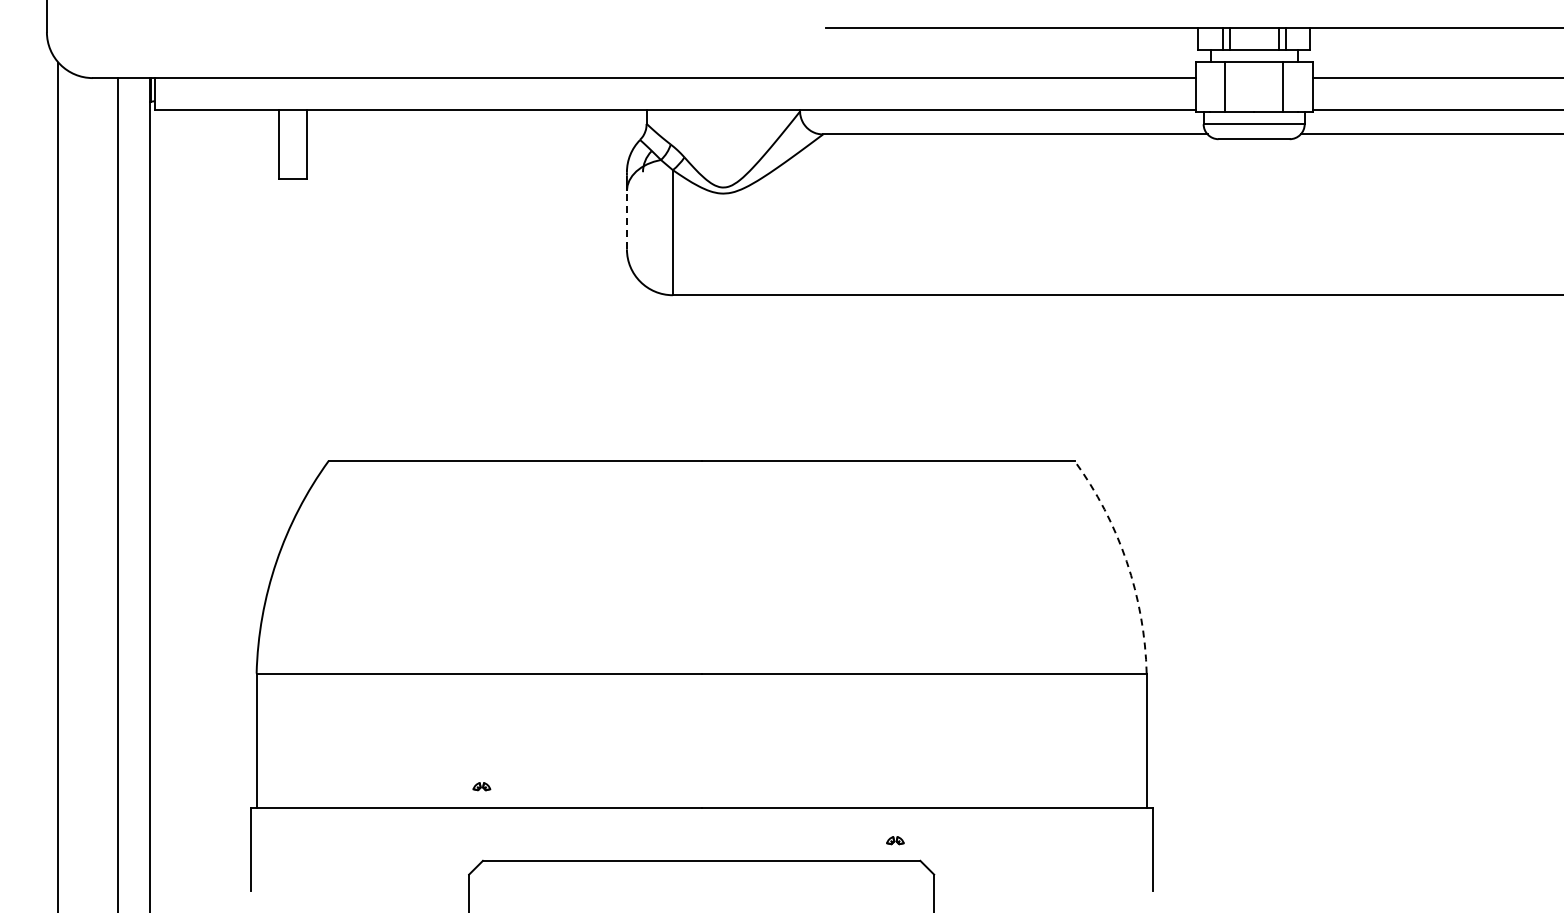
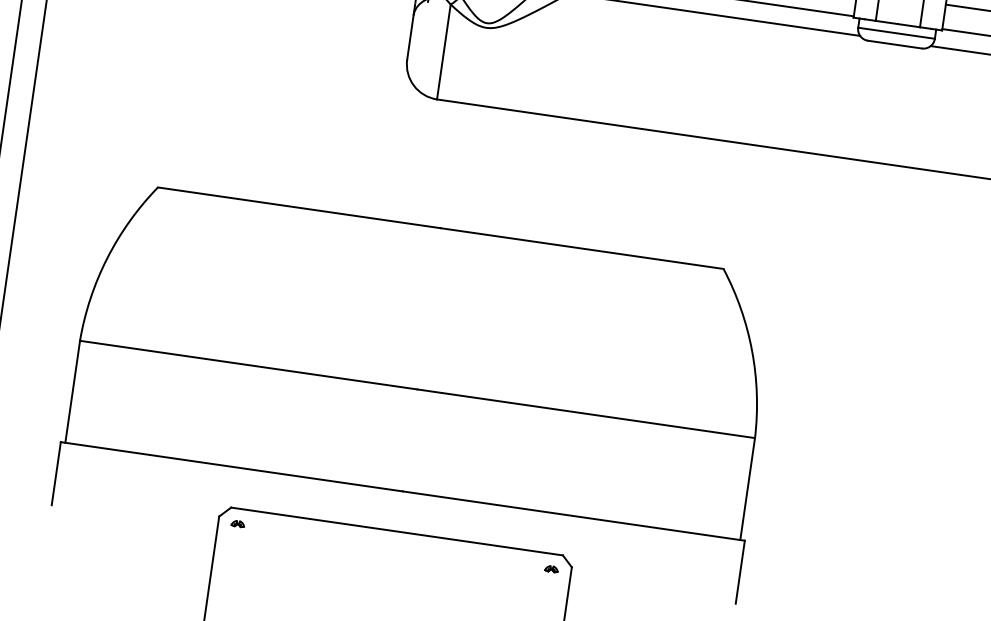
line: (626, 219) -> (410, 36), dashed -> solid
arc: (1126, 561) -> (751, 350), dashed -> solid
part: (481, 786) -> (237, 523), moved
part: (895, 840) -> (551, 569), moved

